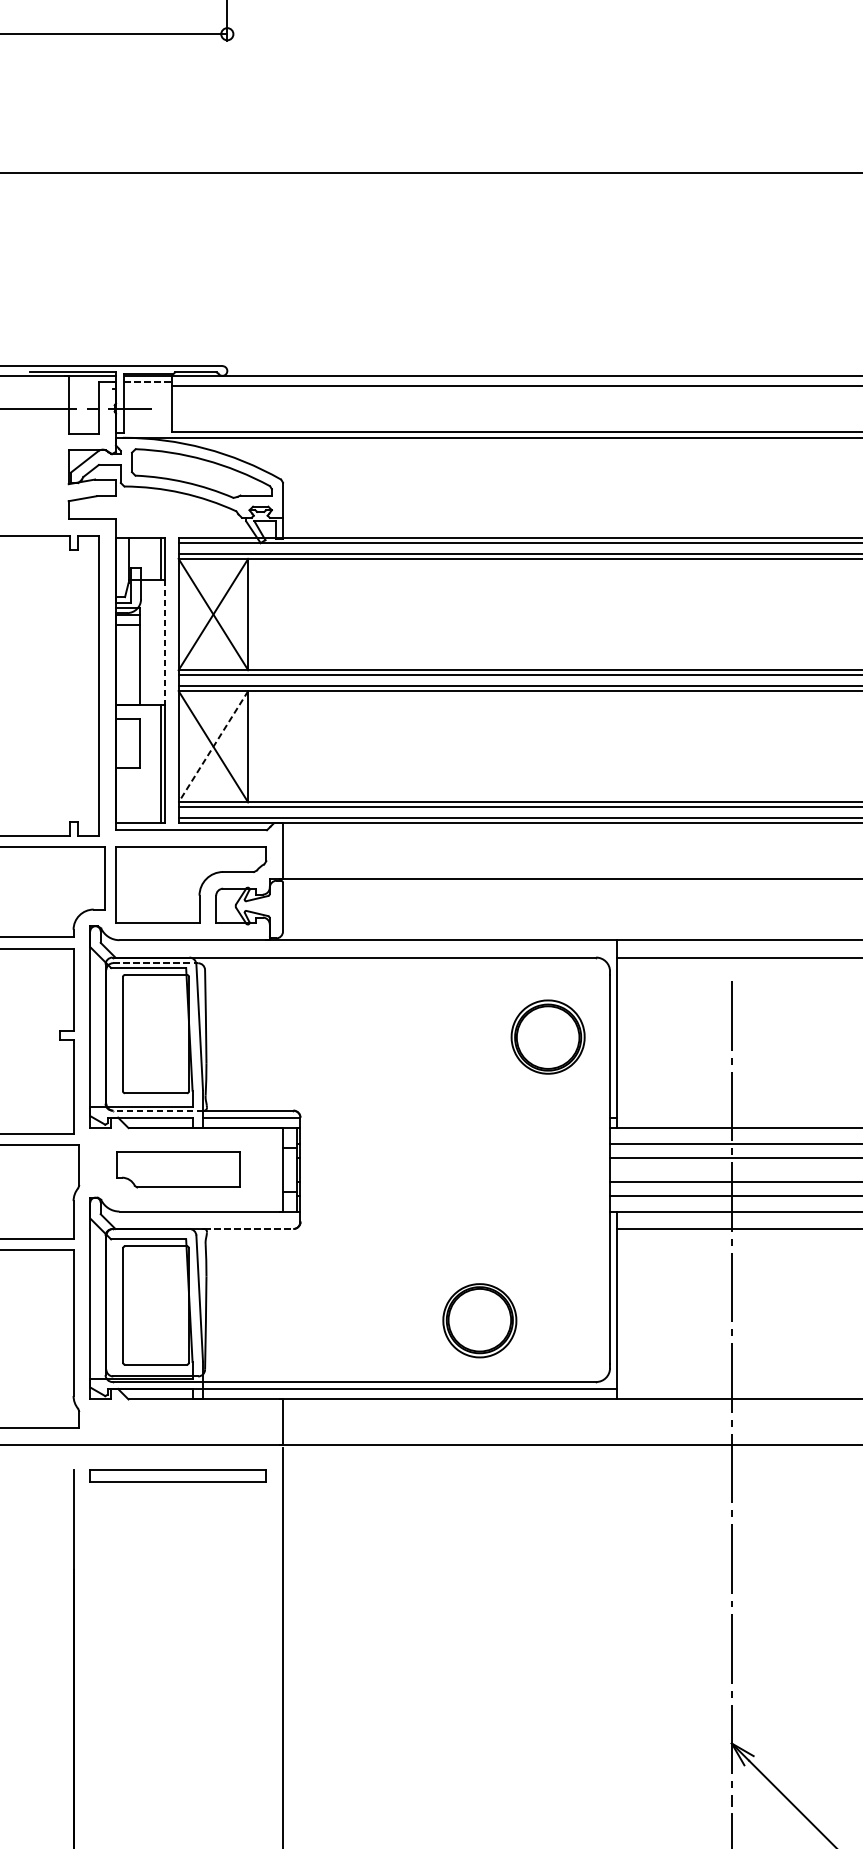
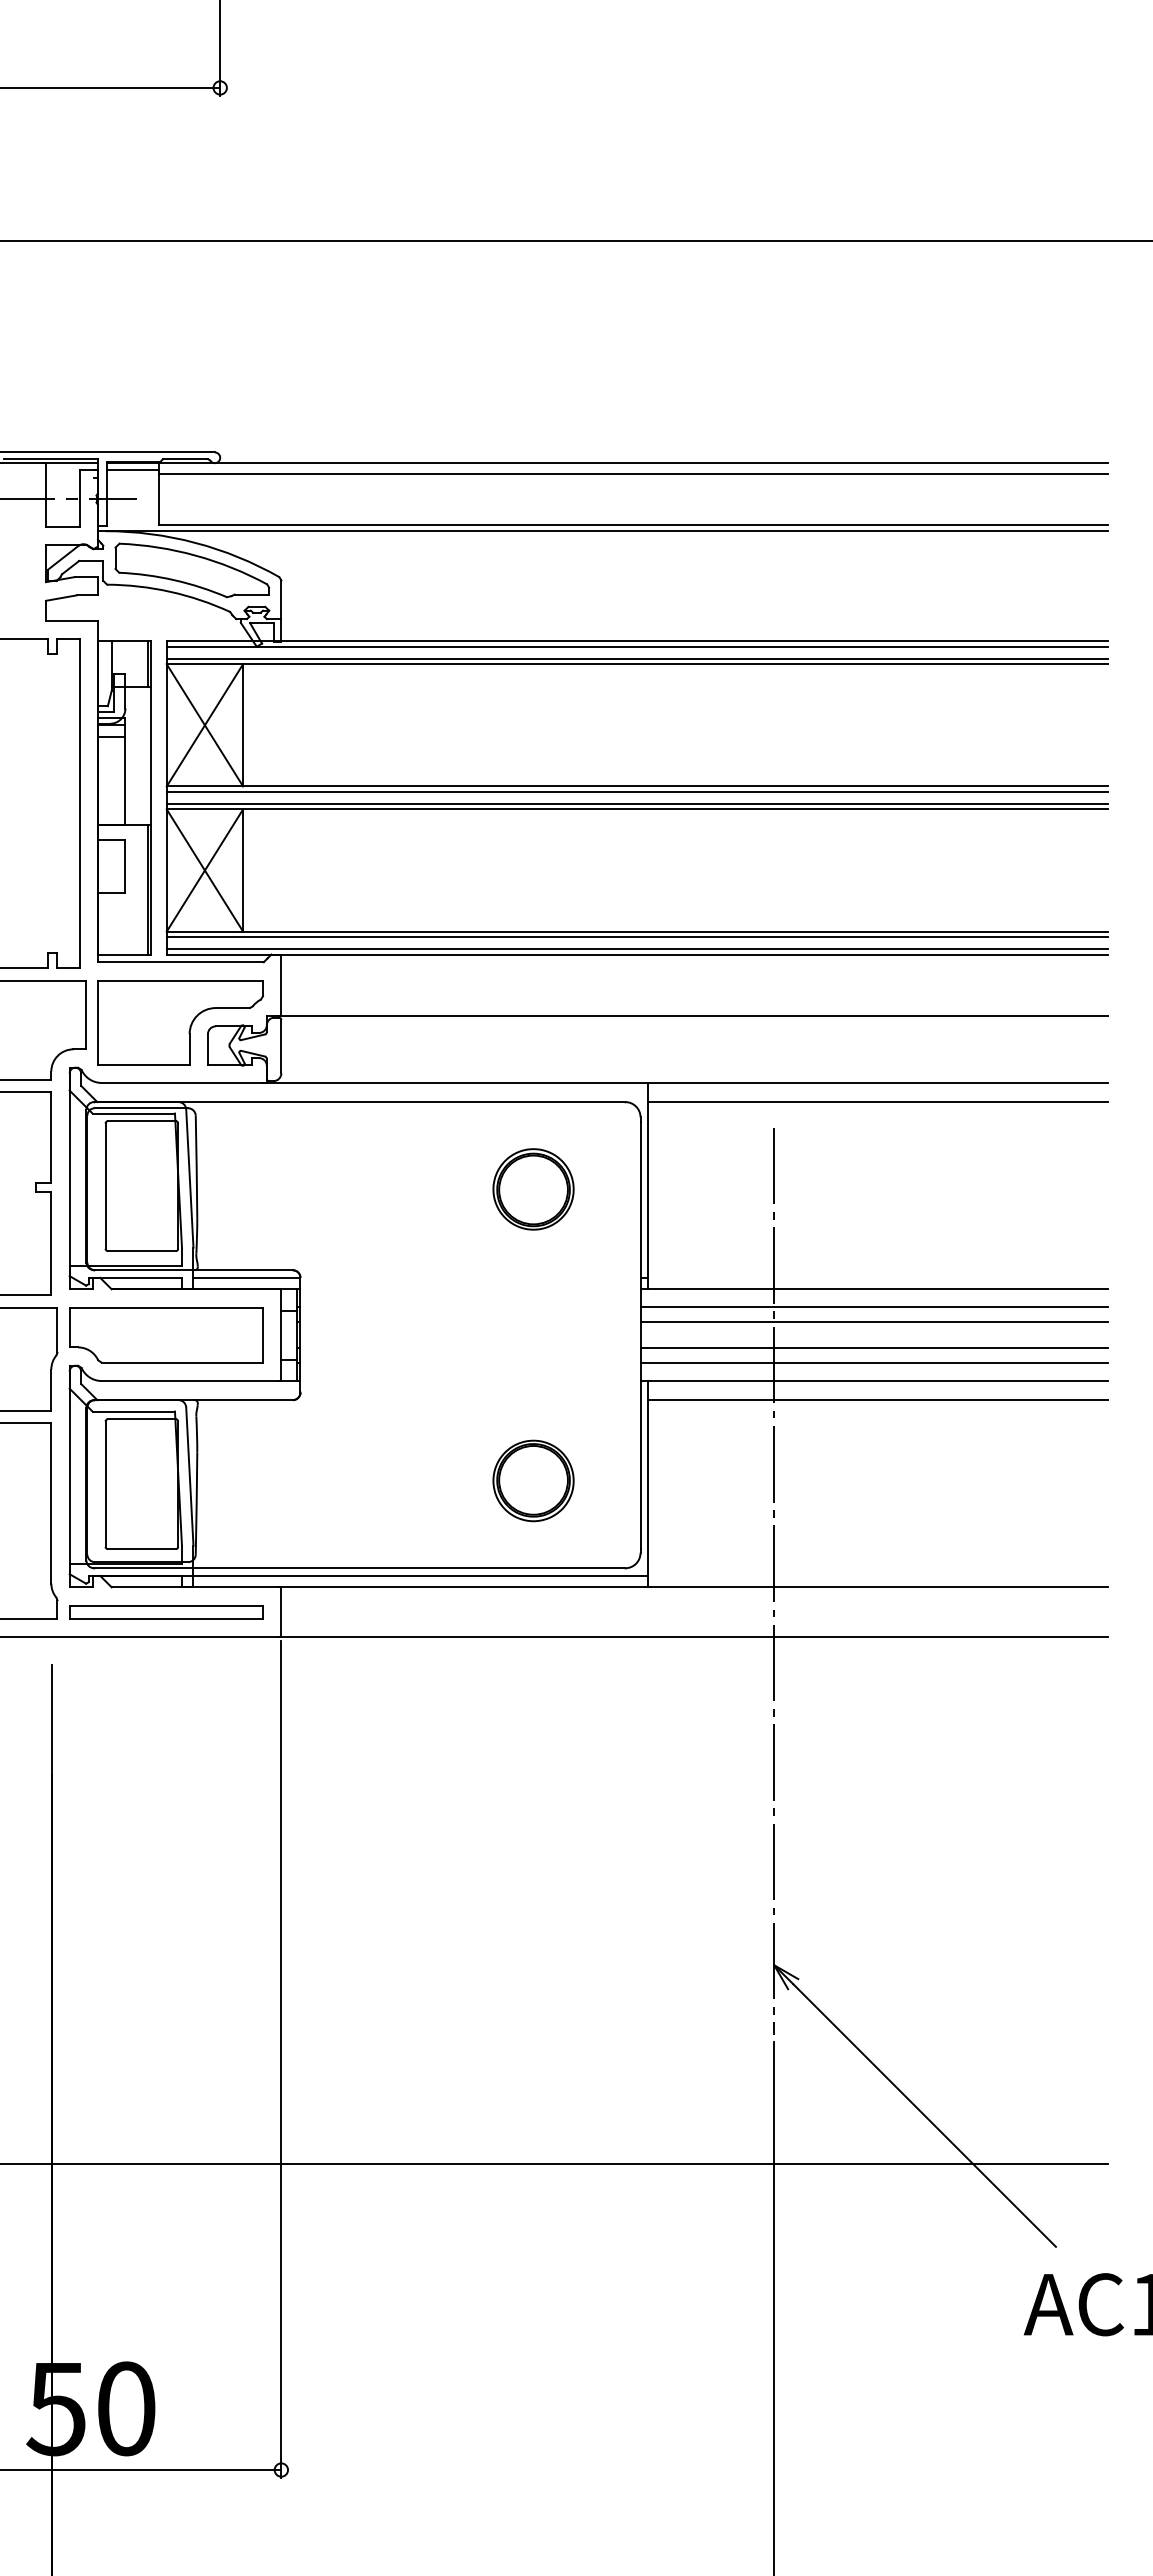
line: (148, 382) -> (133, 470), dashed -> solid
line: (164, 642) -> (151, 755), dashed -> solid
line: (213, 746) -> (204, 870), dashed -> solid
line: (155, 963) -> (141, 1108), dashed -> solid
part: (548, 1037) -> (533, 1189), moved
line: (158, 1110) -> (144, 1270), dashed -> solid
part: (178, 1170) -> (166, 1335), size x1.43
line: (248, 1229) -> (243, 1400), dashed -> solid
part: (479, 1320) -> (533, 1480), moved
part: (178, 1476) -> (166, 1612), moved

